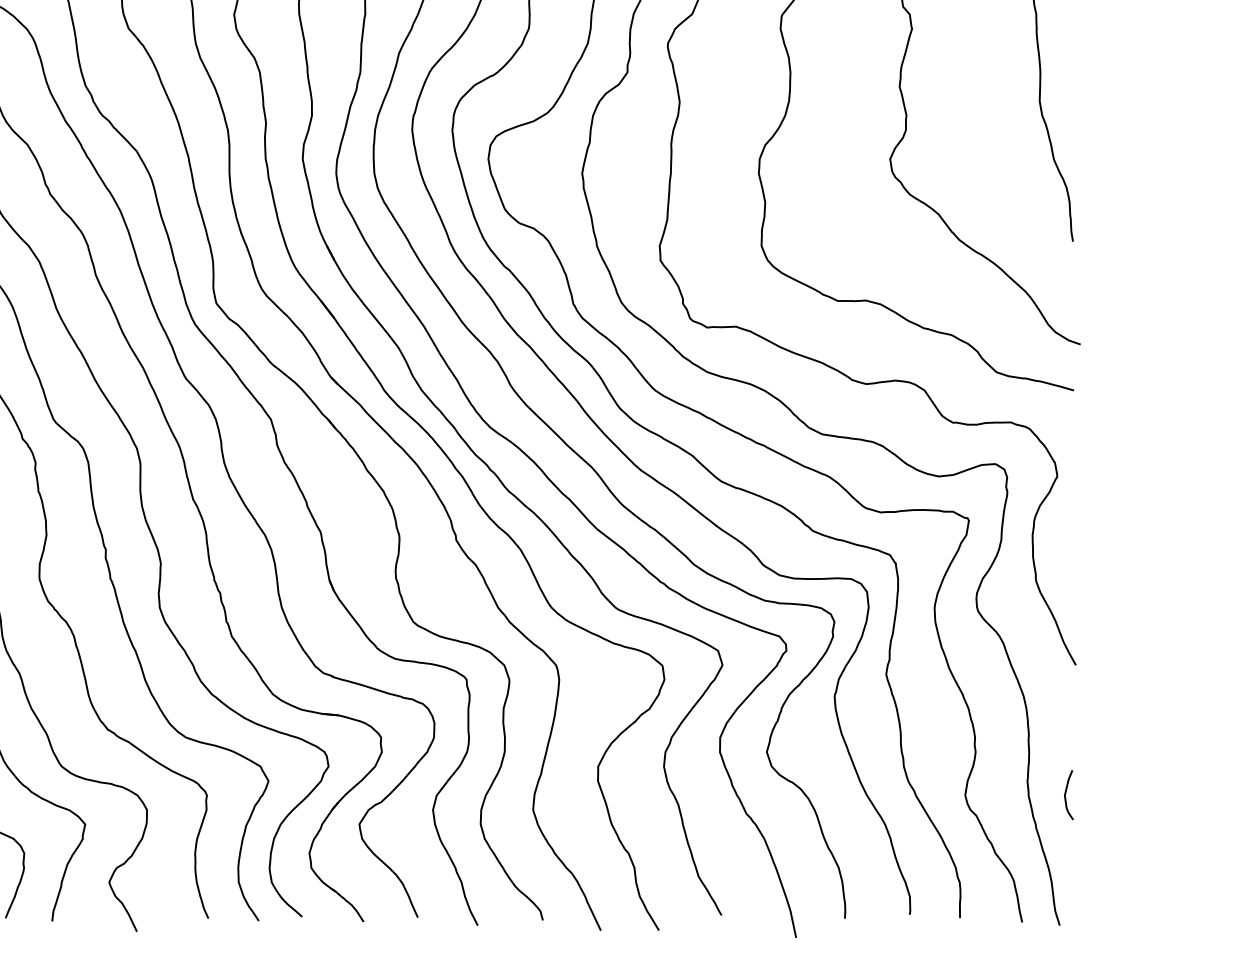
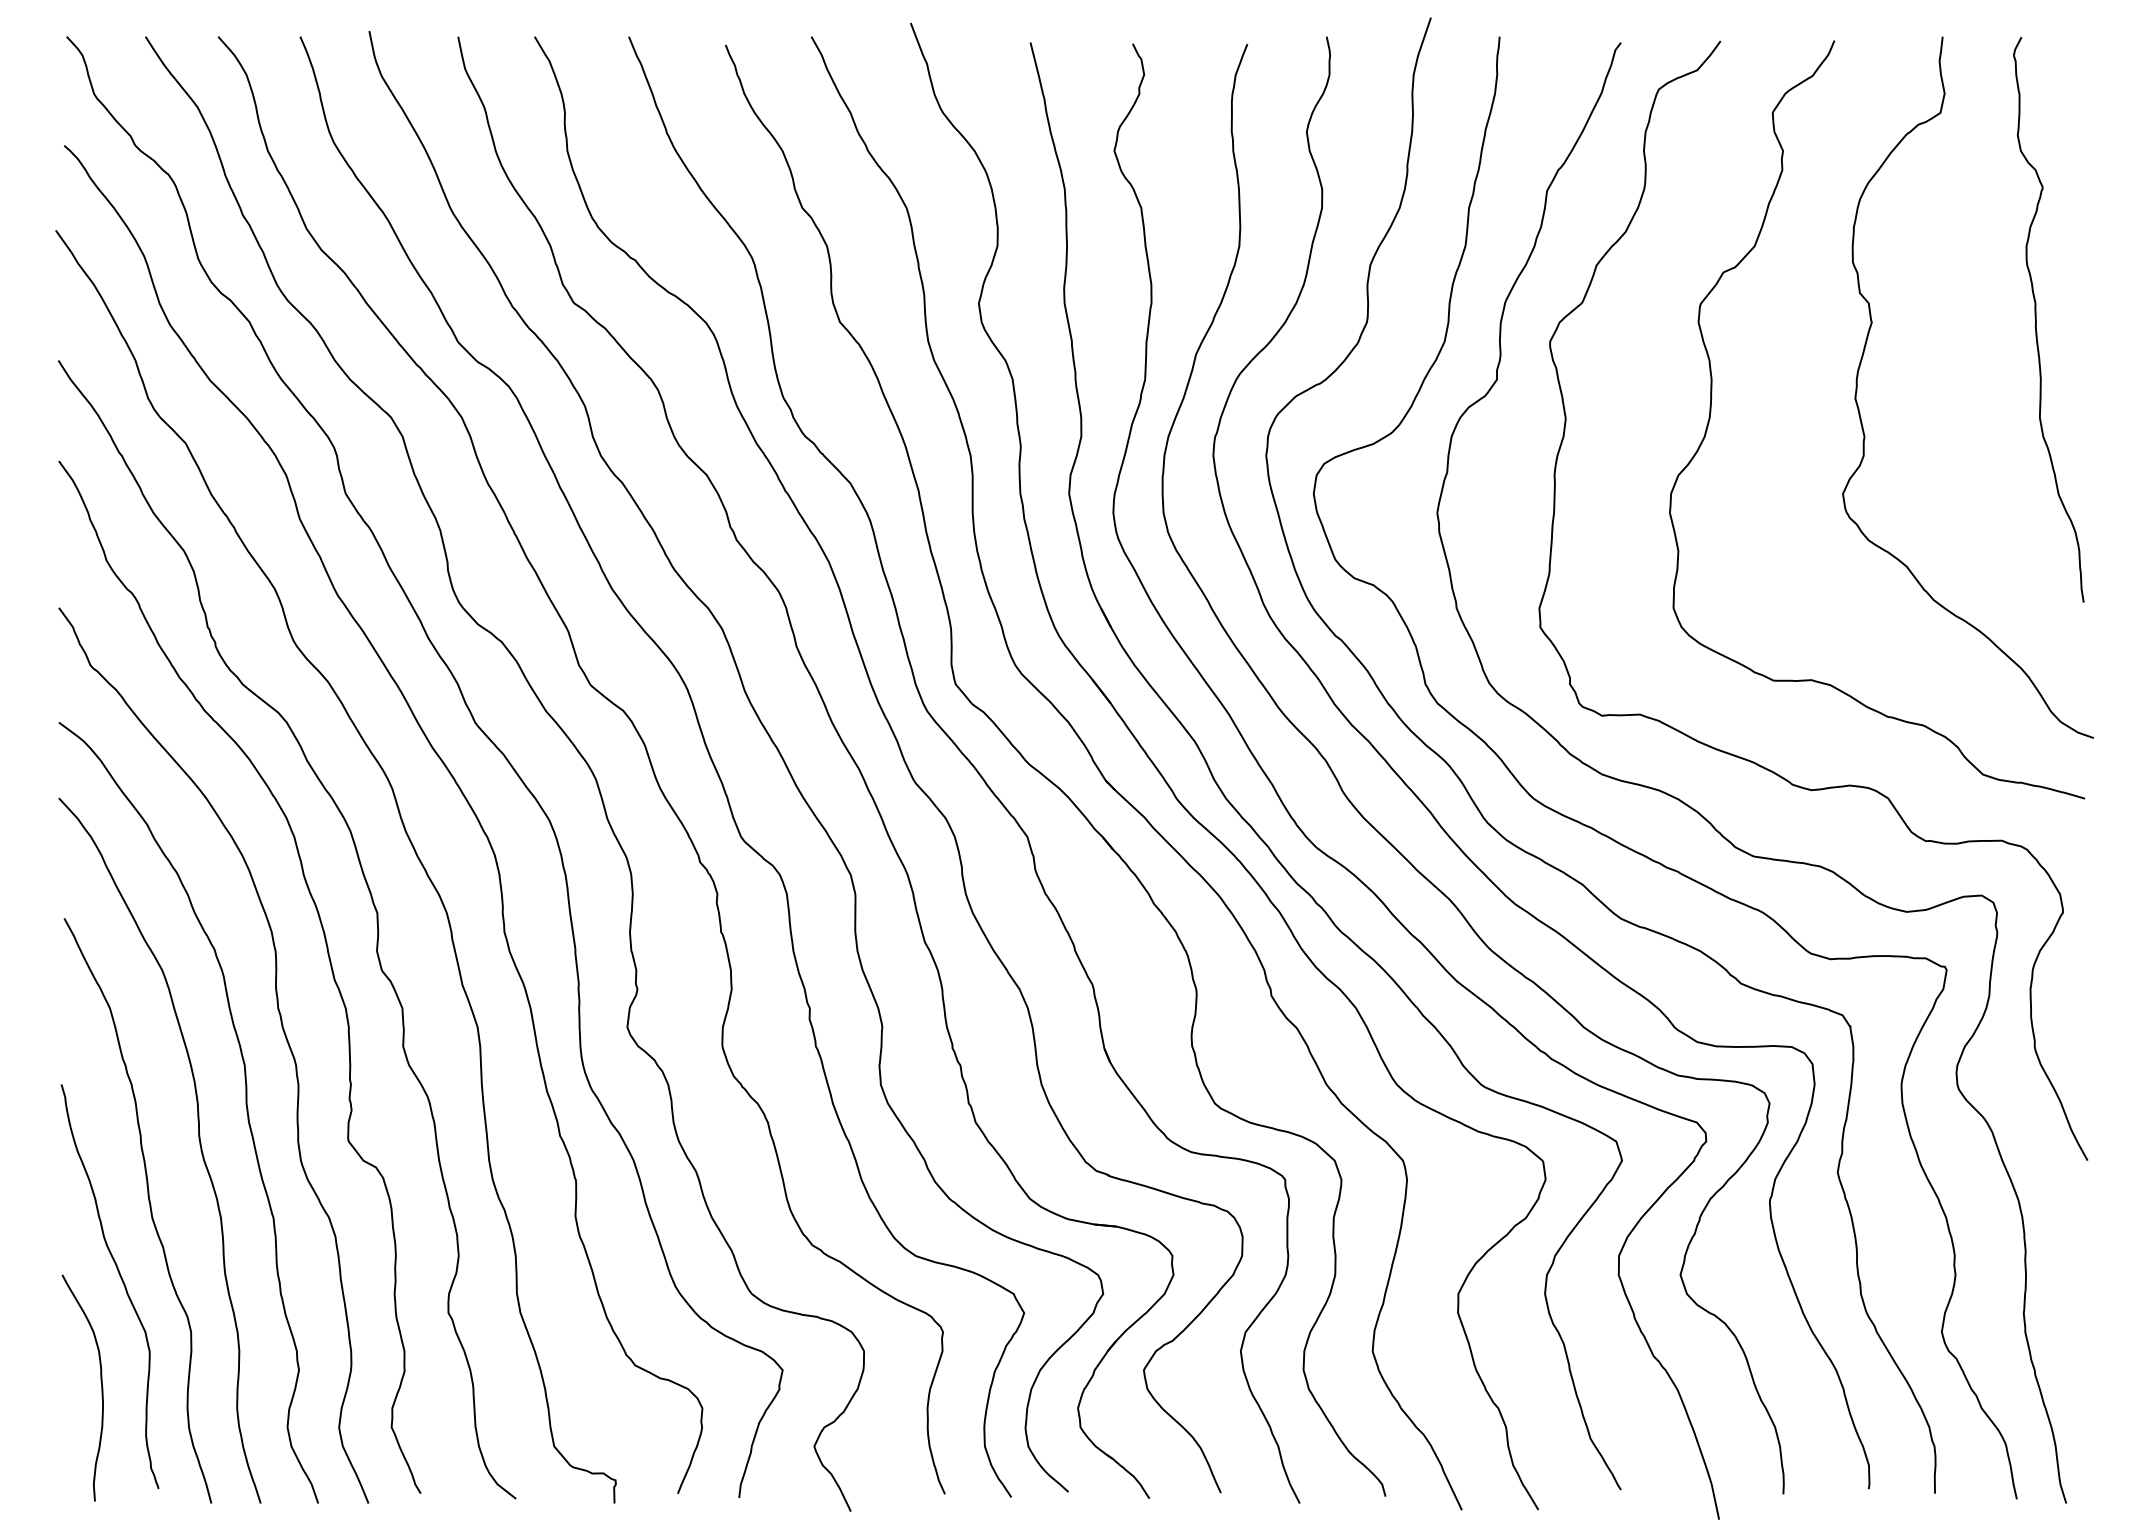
curve: (1065, 795) -> (2074, 1331), removed

